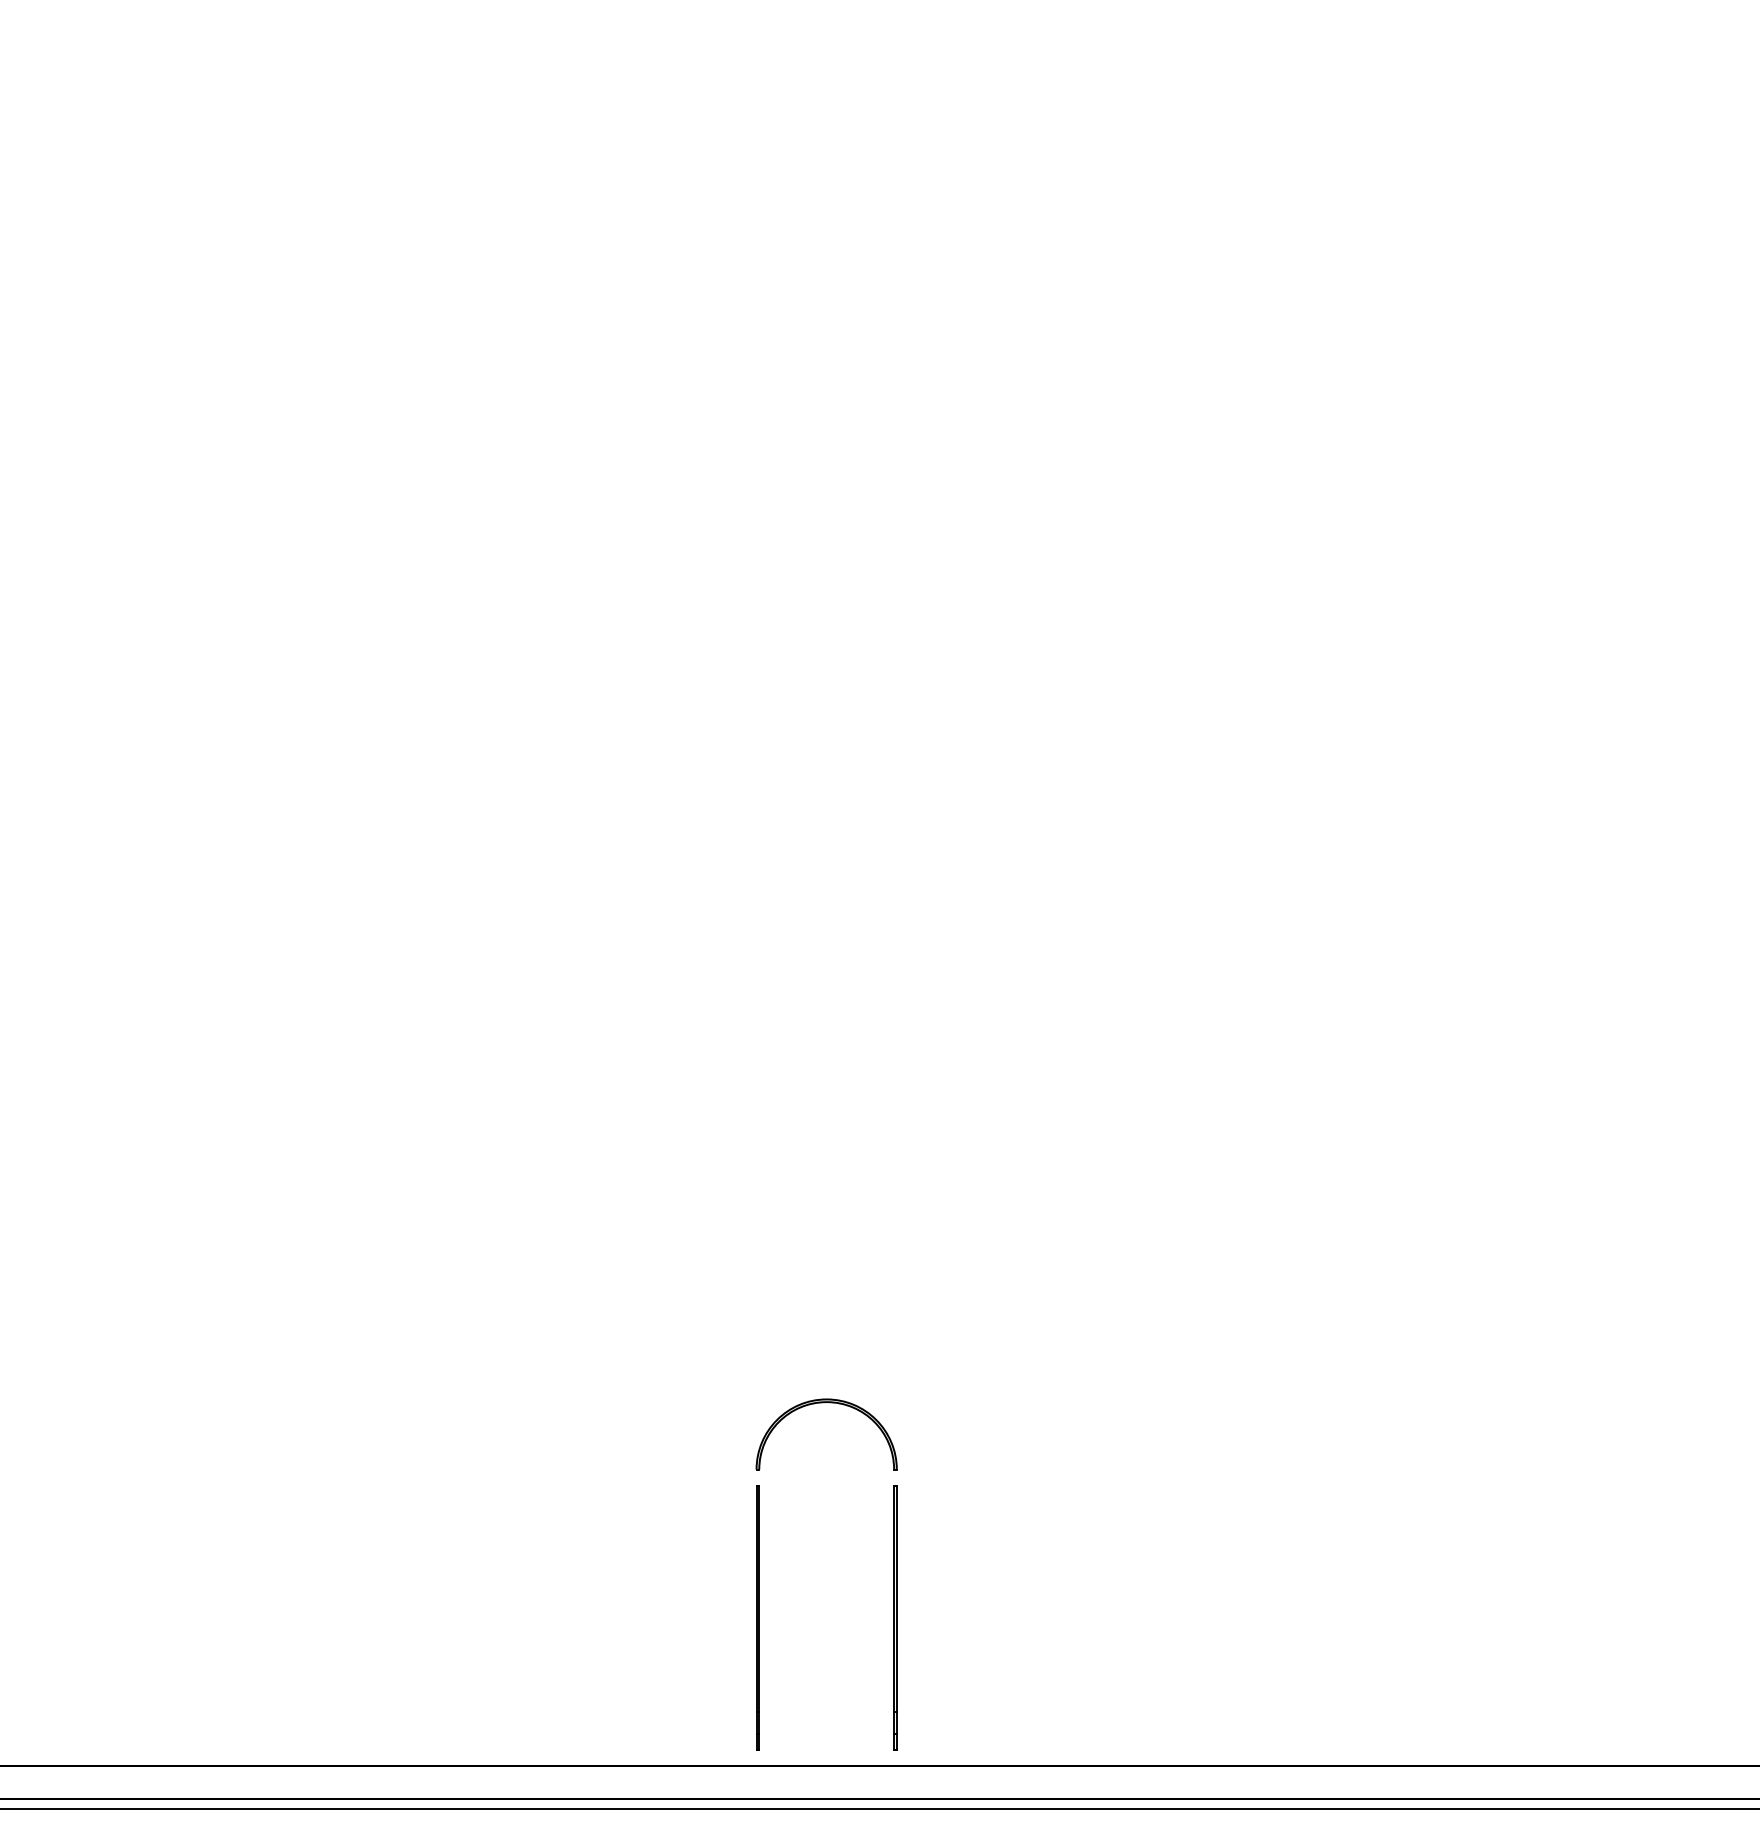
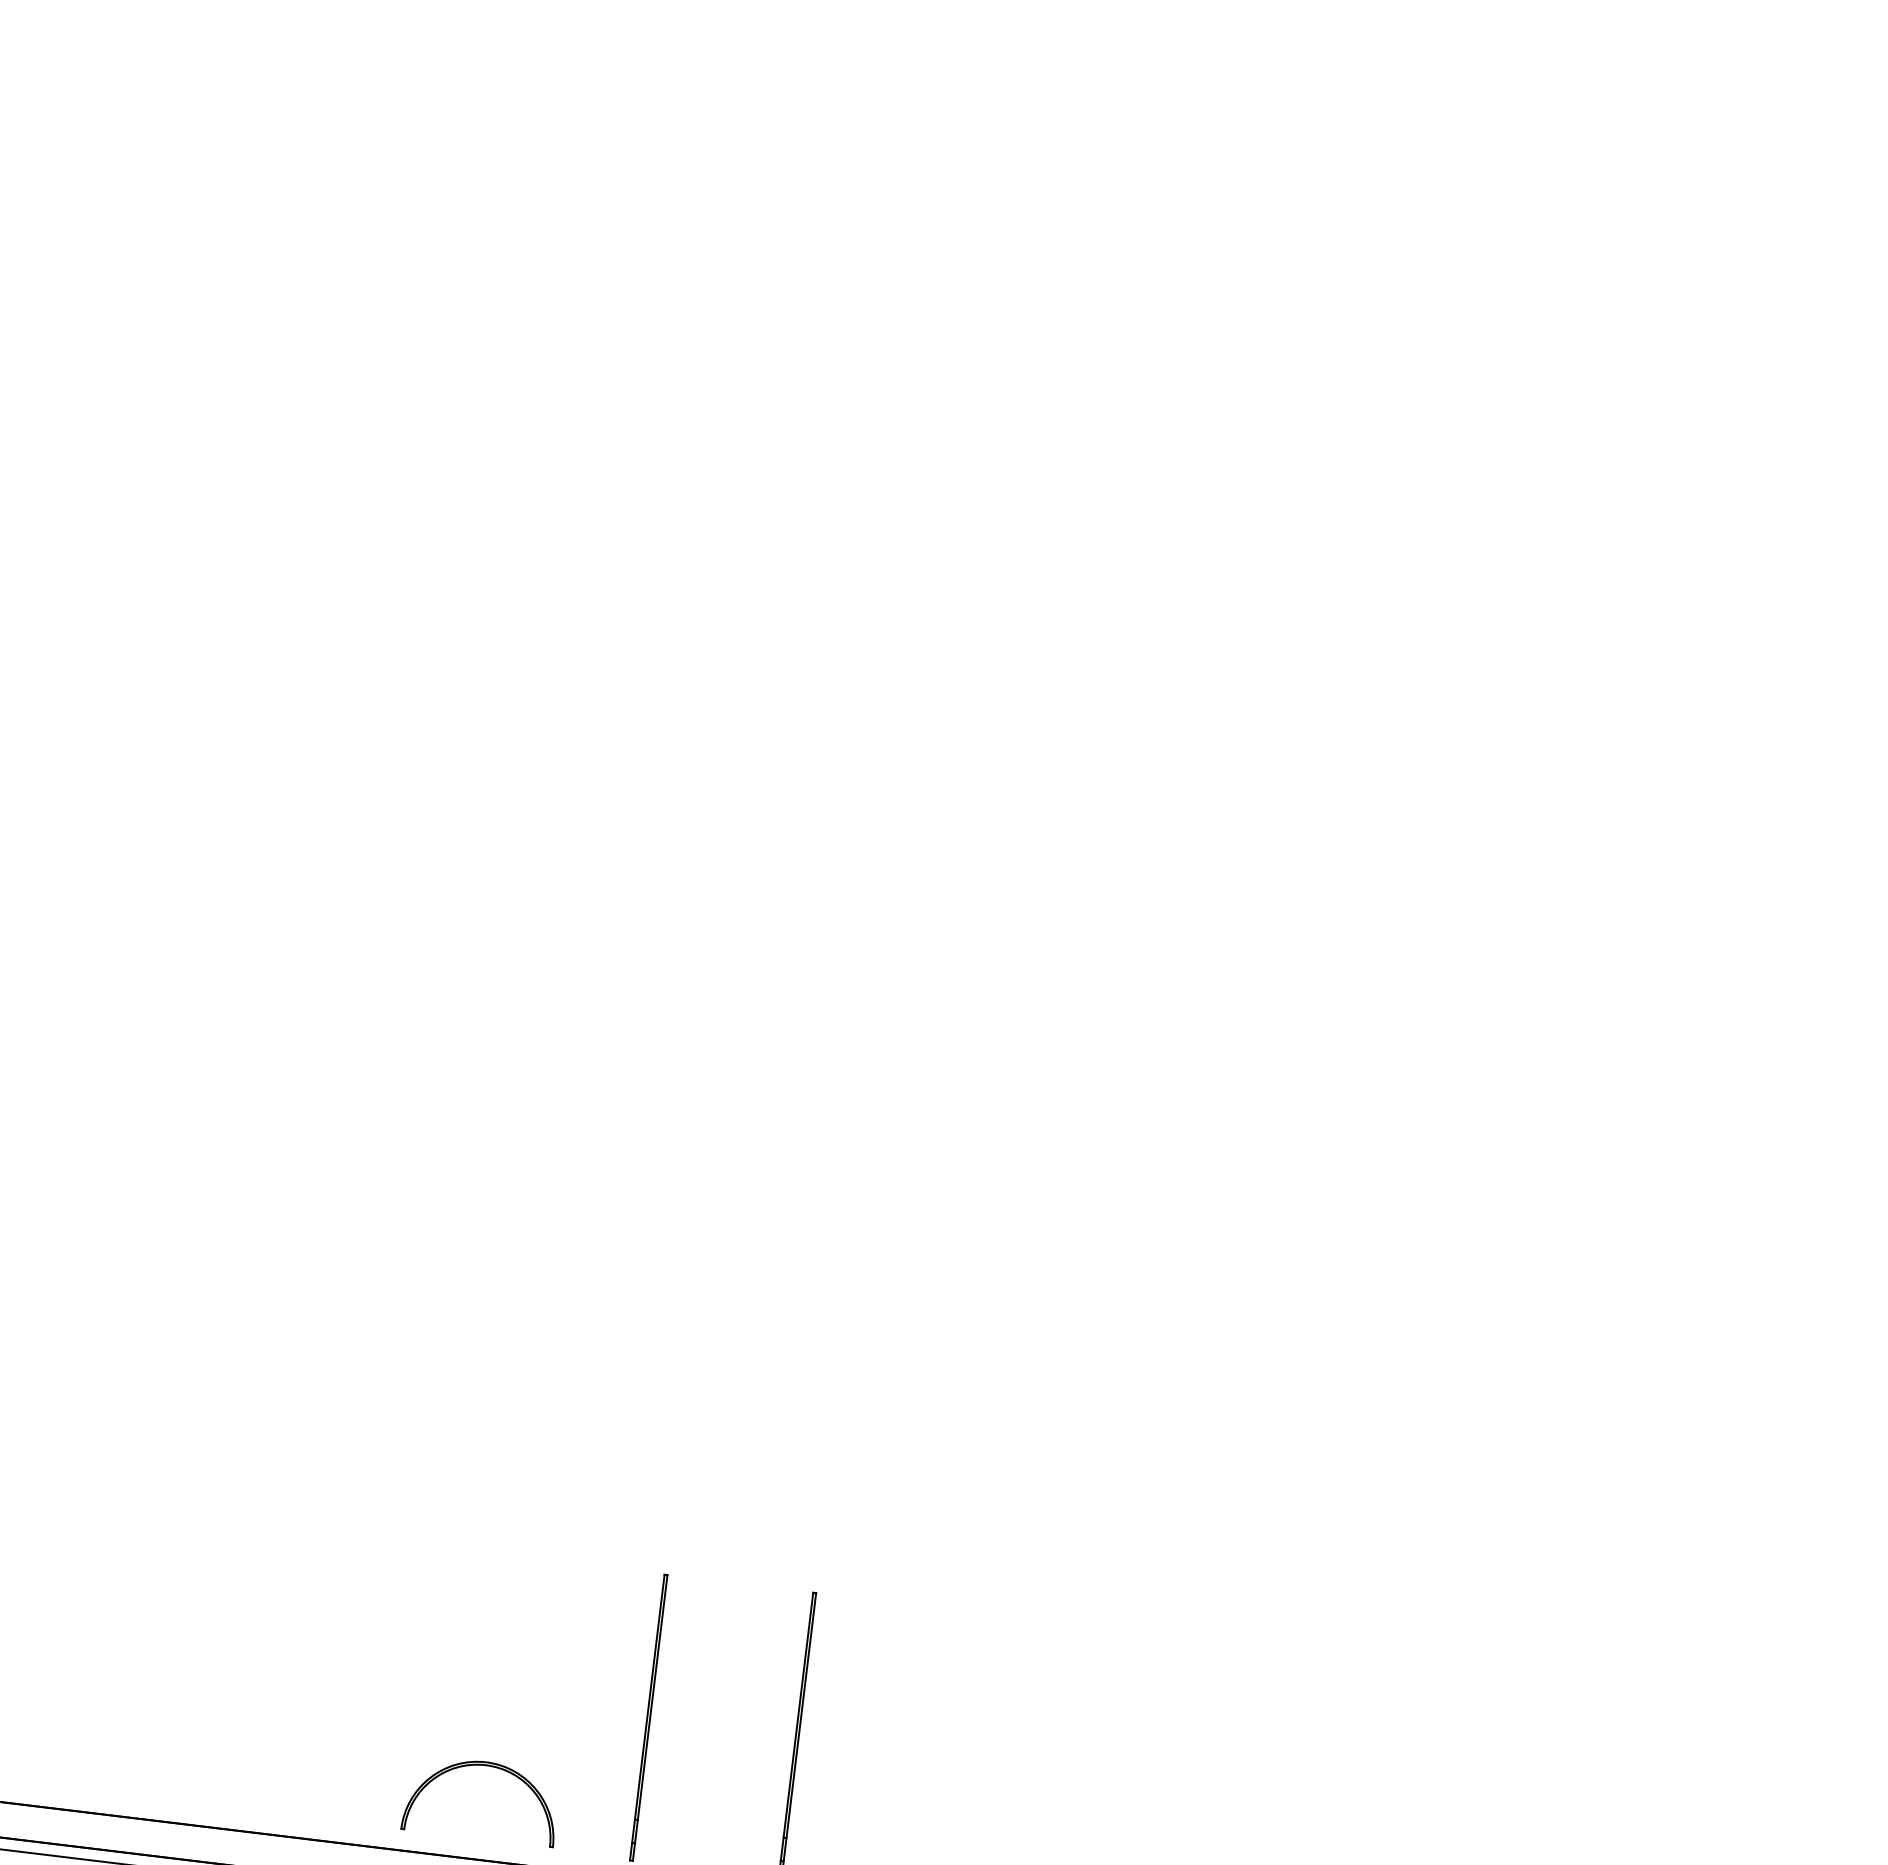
part: (824, 1403) -> (483, 1766), moved

